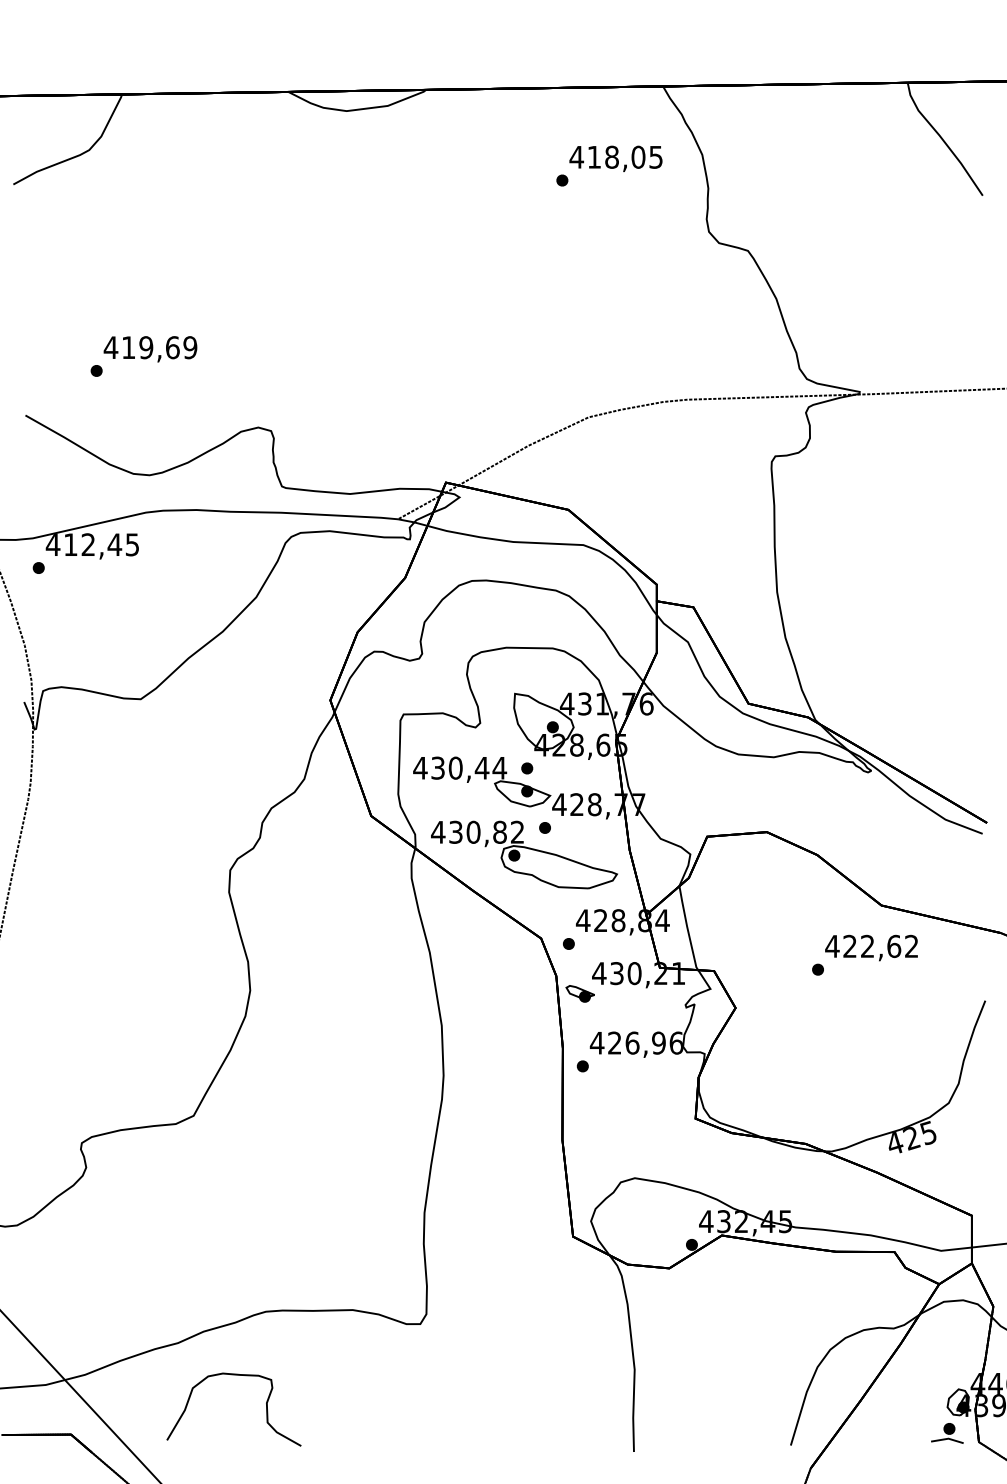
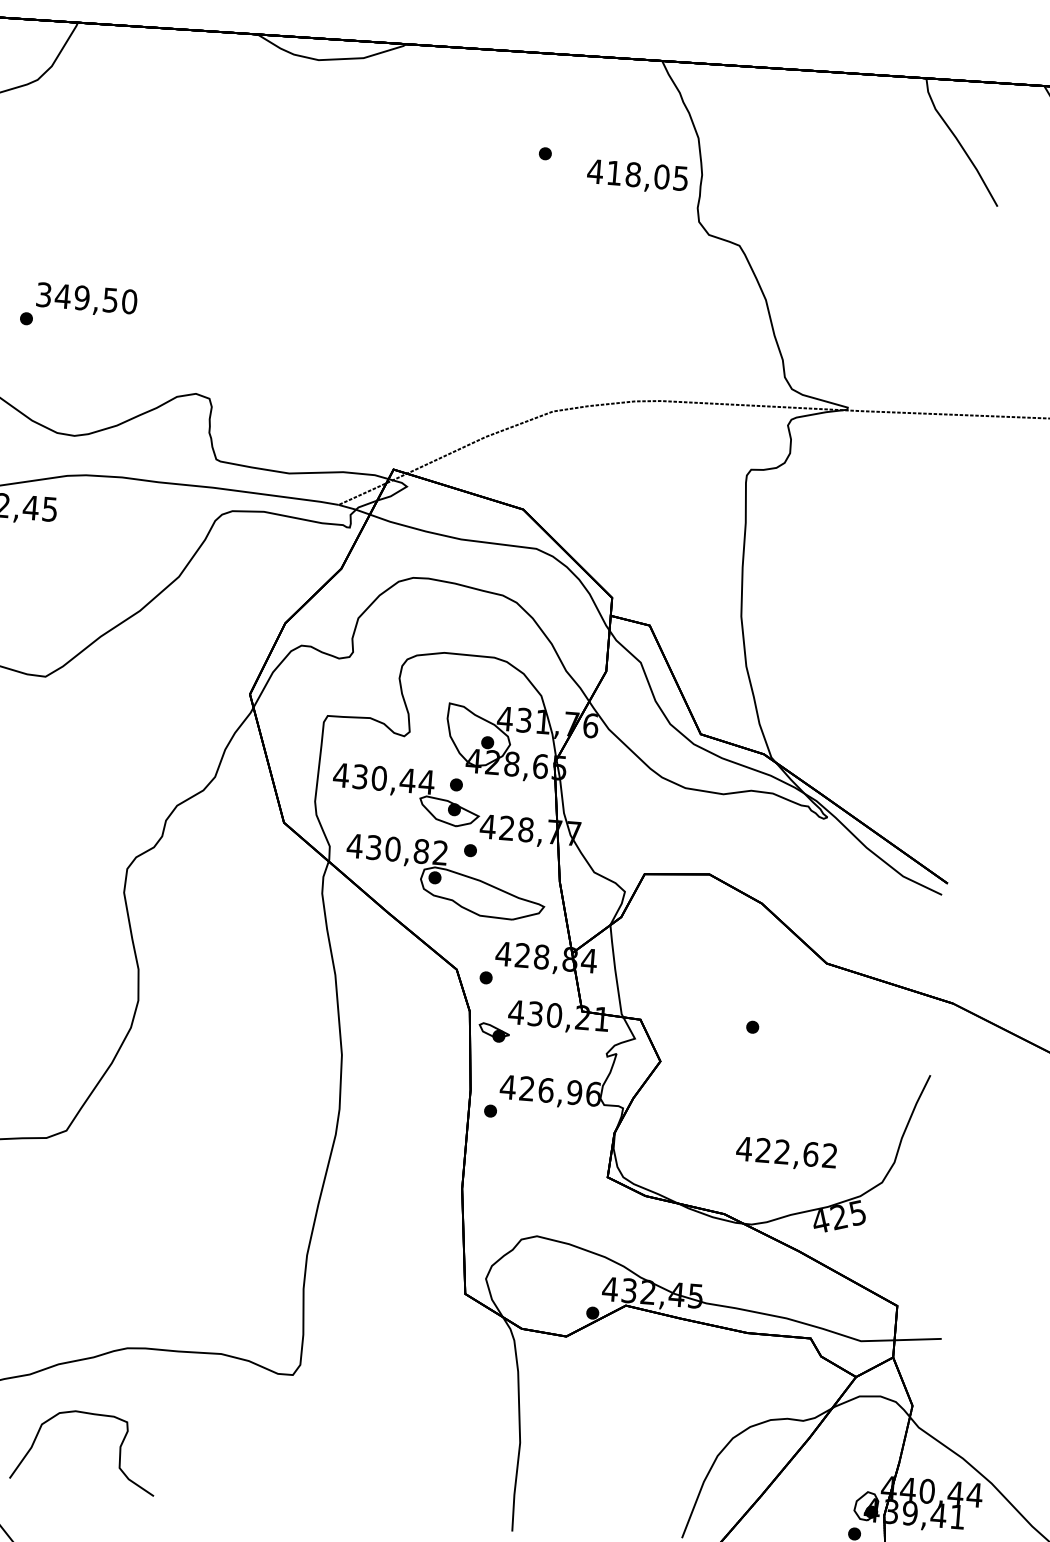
text: (615, 158) -> (637, 176), moved
text: (150, 347) -> (86, 298), 419,69 -> 349,50
text: (871, 947) -> (786, 1153), moved

